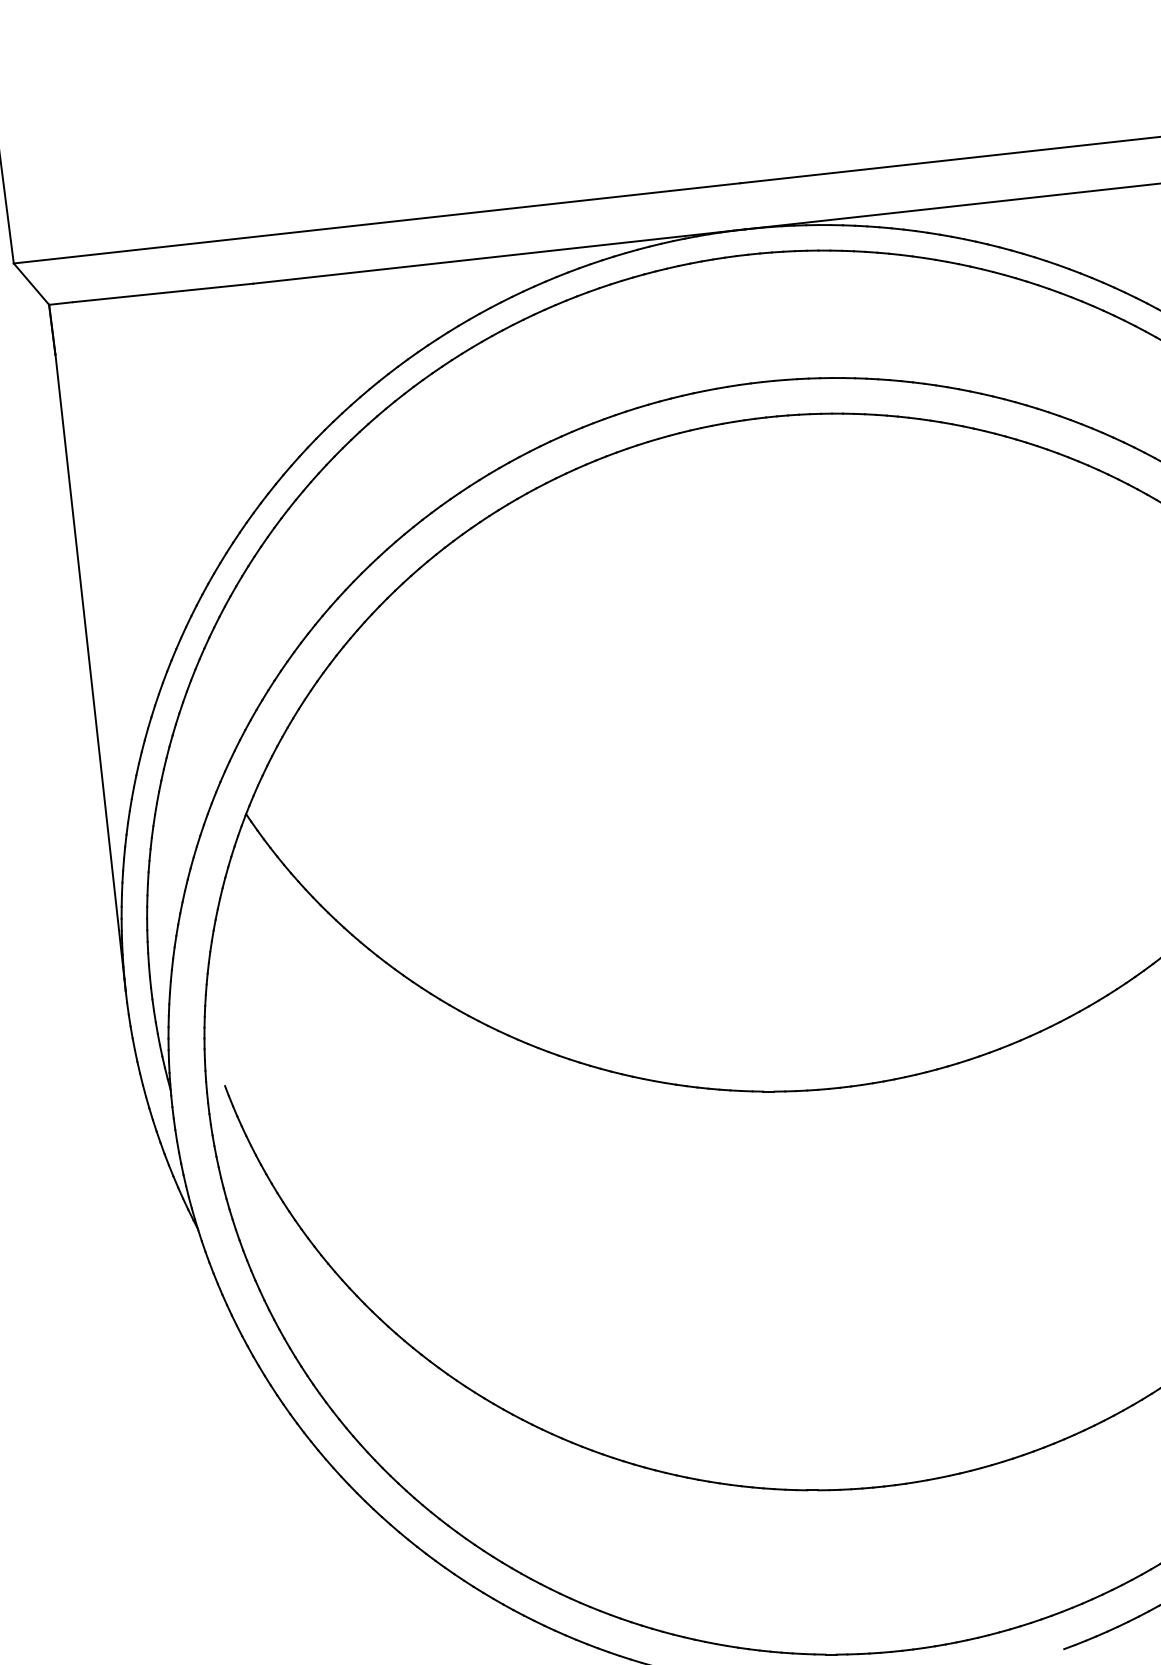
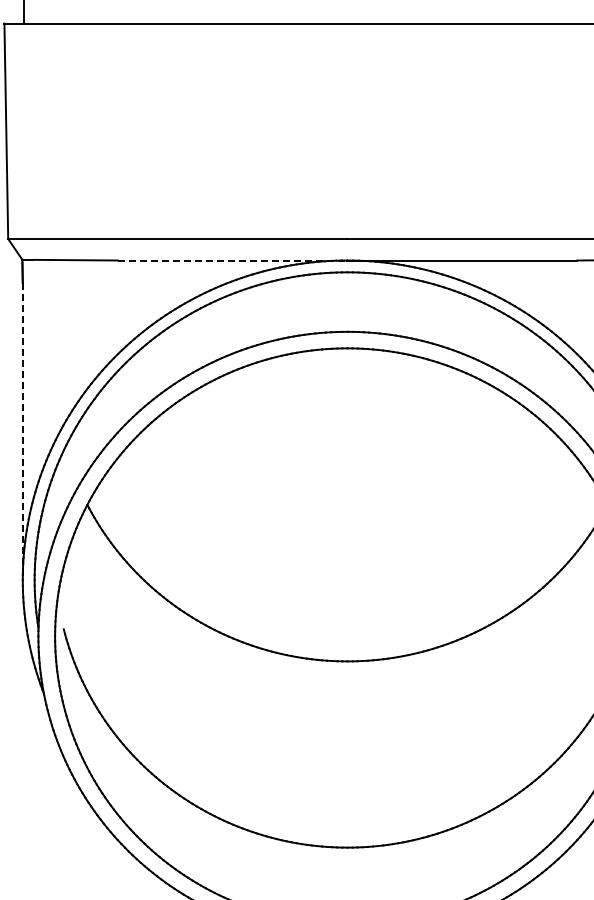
line: (499, 256) -> (232, 260), solid -> dashed
line: (89, 672) -> (22, 431), solid -> dashed

